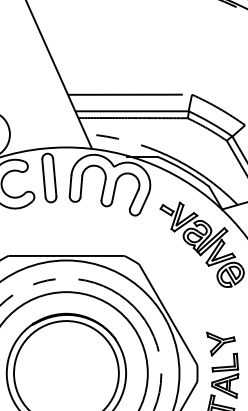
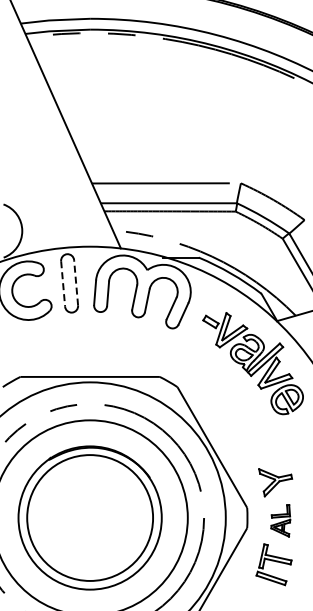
line: (55, 177) -> (76, 282), solid -> dashed
line: (44, 178) -> (63, 283), solid -> dashed
part: (225, 375) -> (280, 520), size x0.6

